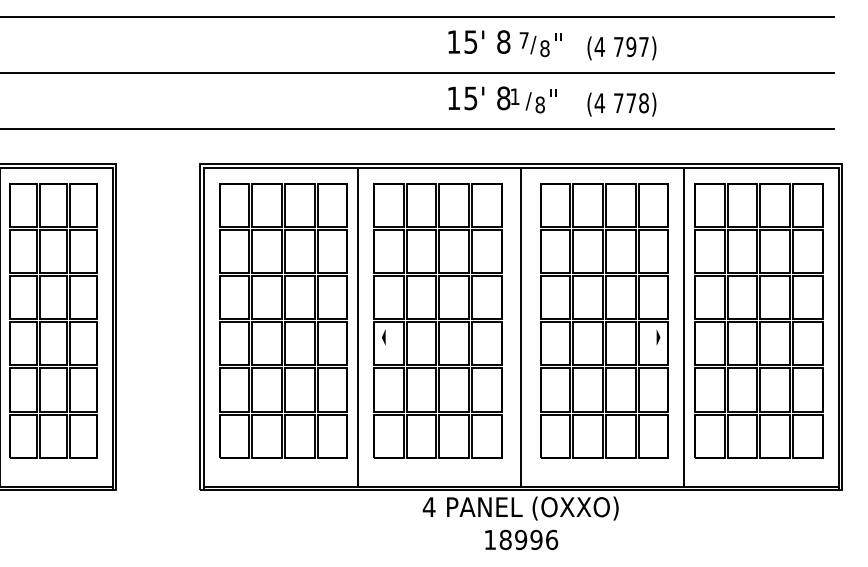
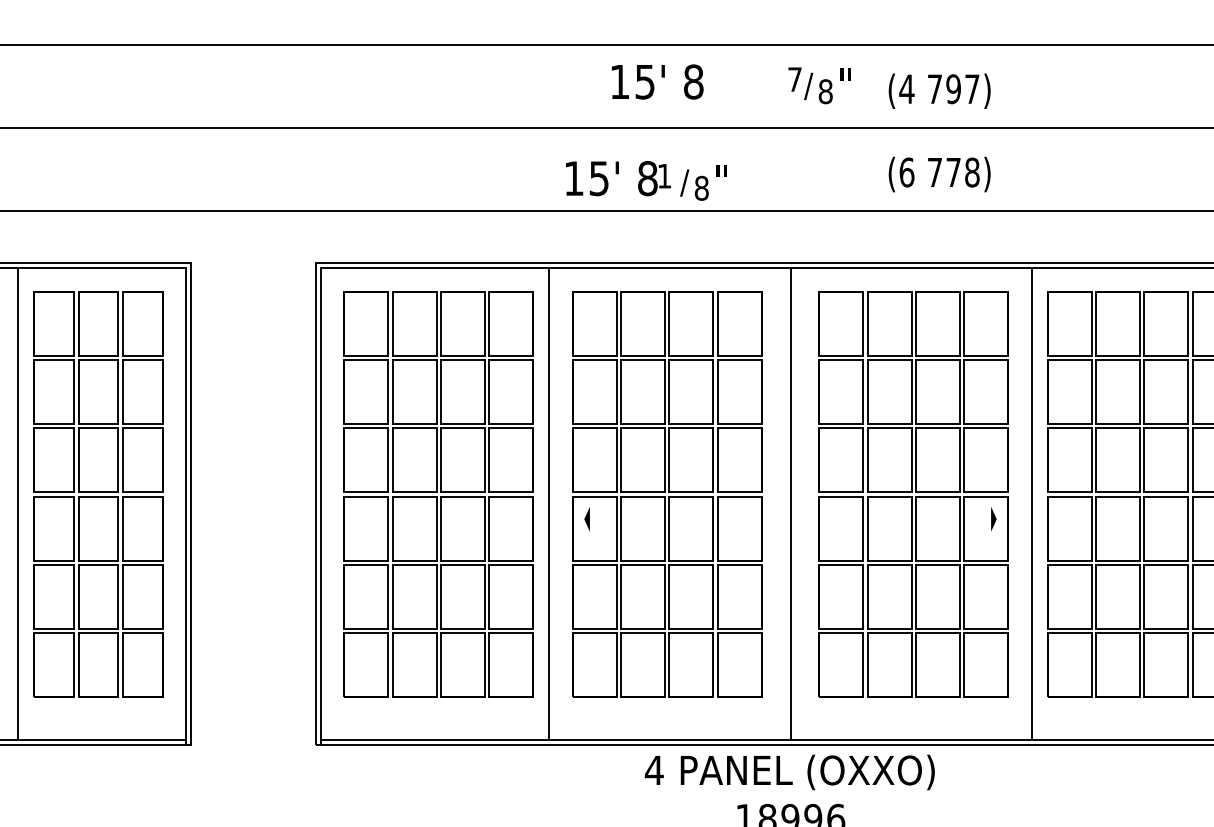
text: (479, 41) -> (657, 81), moved
text: (502, 99) -> (645, 180), moved
text: (599, 103) -> (906, 172), (4 -> (6

